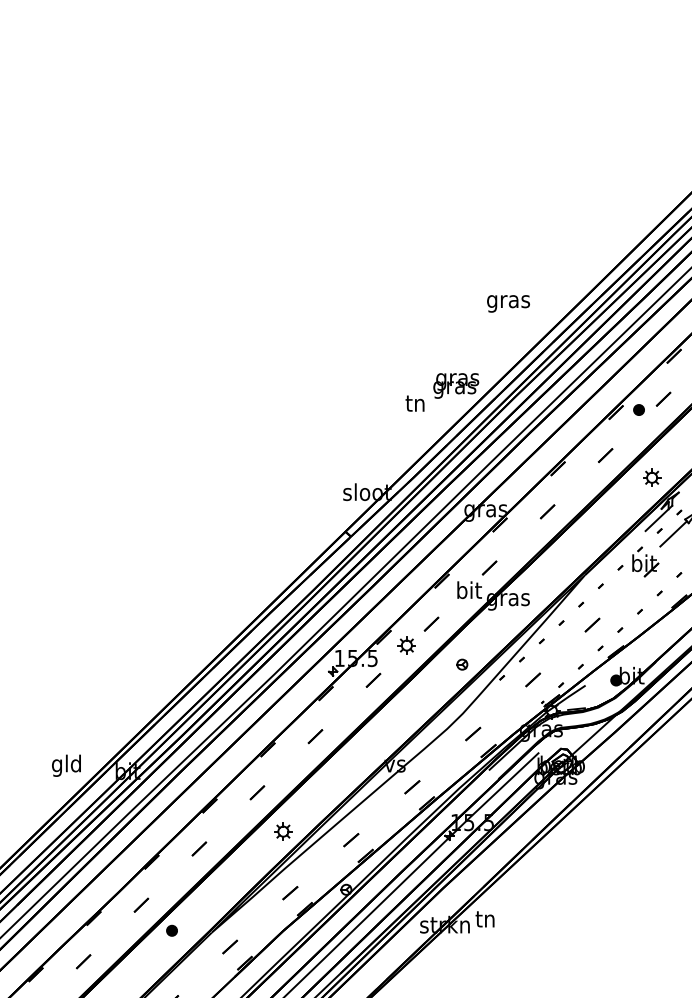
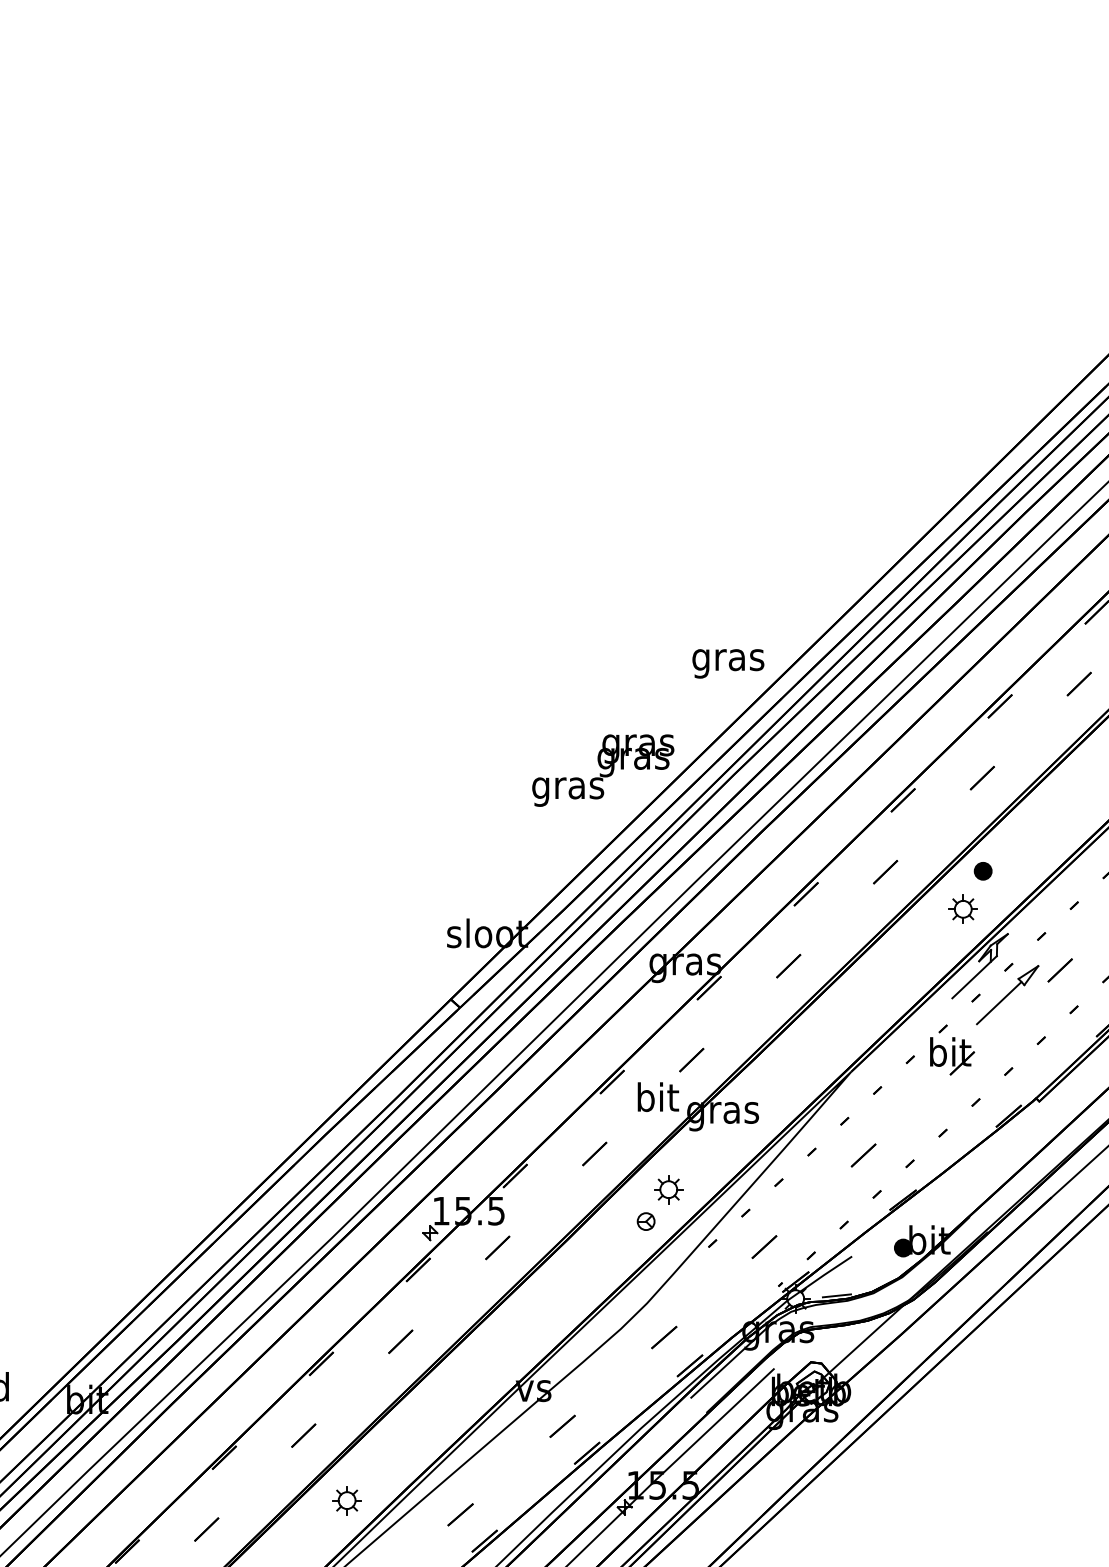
text: (508, 303) -> (728, 663), moved
text: (415, 405) -> (567, 788), tn -> gras
part: (638, 409) -> (982, 870), moved
part: (406, 645) -> (668, 1189), moved

